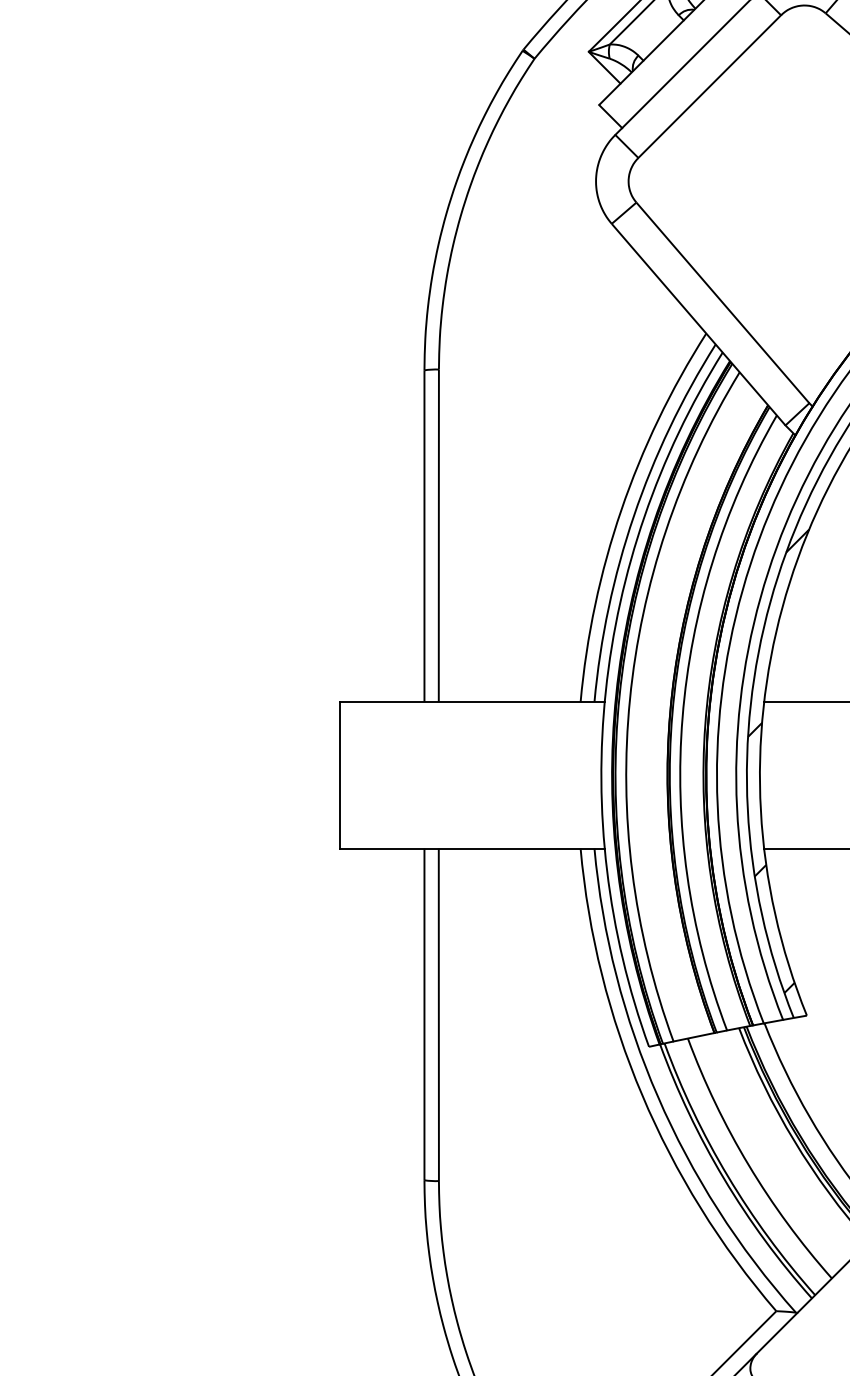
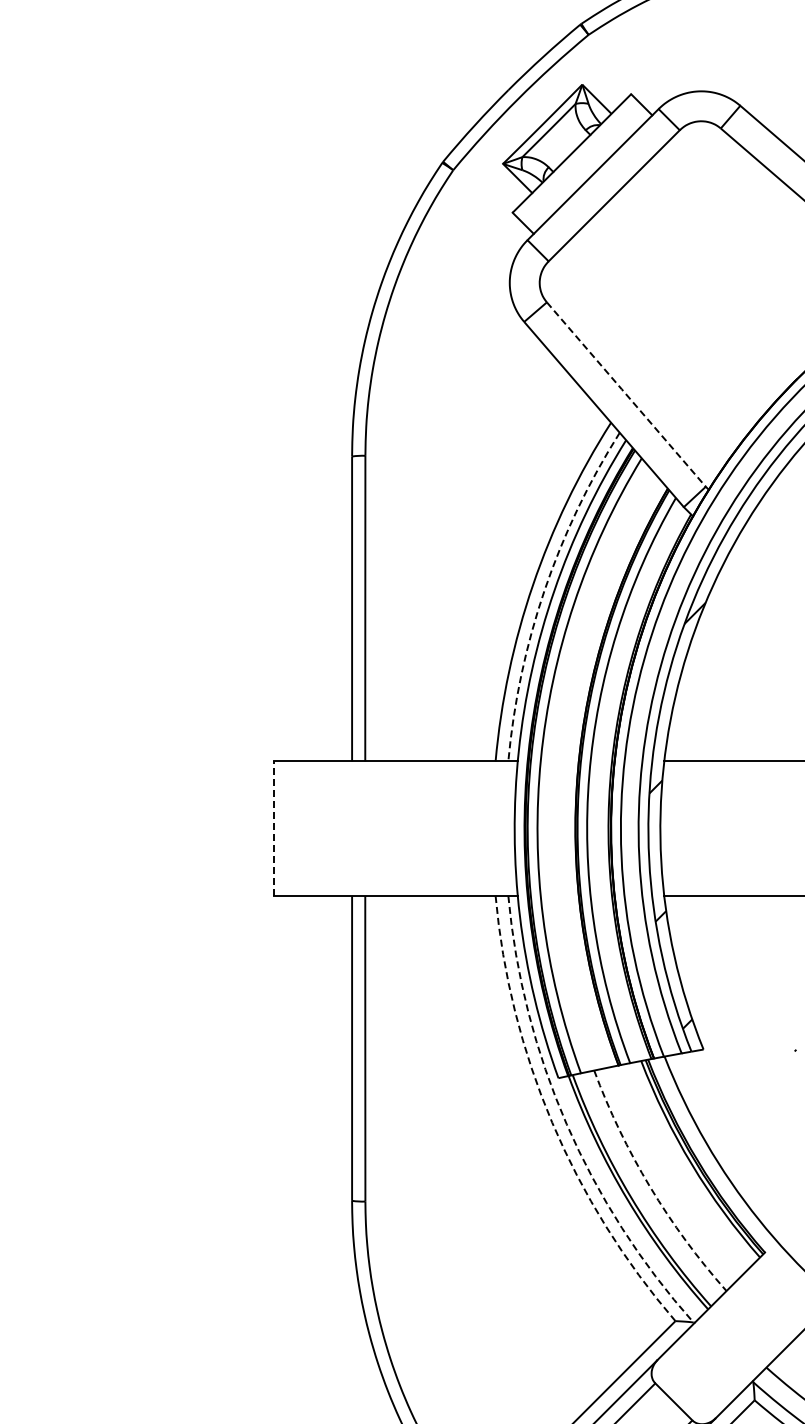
line: (723, 302) -> (626, 394), solid -> dashed
arc: (633, 516) -> (544, 590), solid -> dashed
line: (340, 775) -> (274, 828), solid -> dashed
arc: (642, 1095) -> (552, 1122), solid -> dashed
arc: (657, 1097) -> (566, 1124), solid -> dashed
arc: (749, 1164) -> (650, 1186), solid -> dashed

